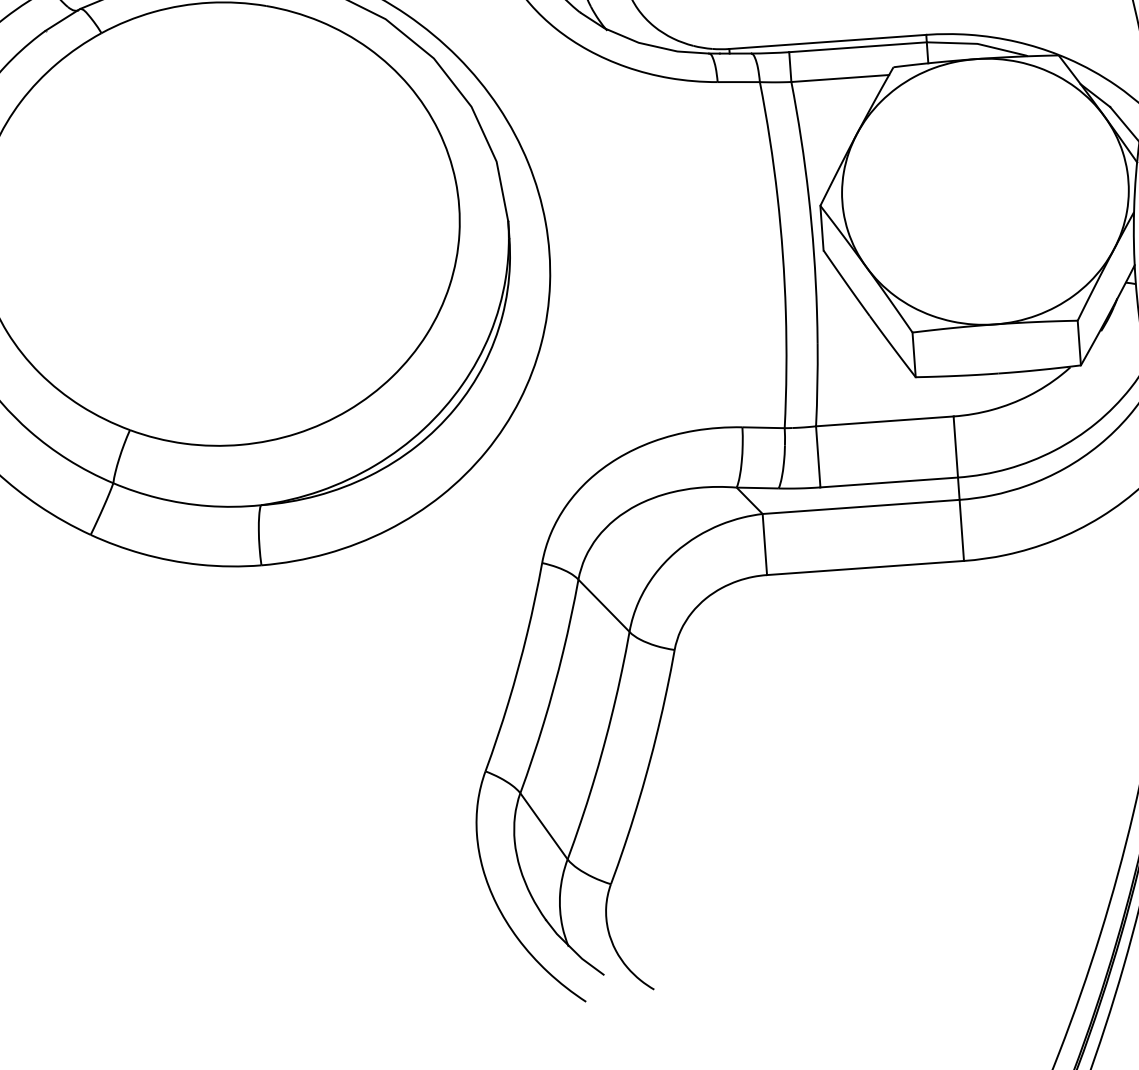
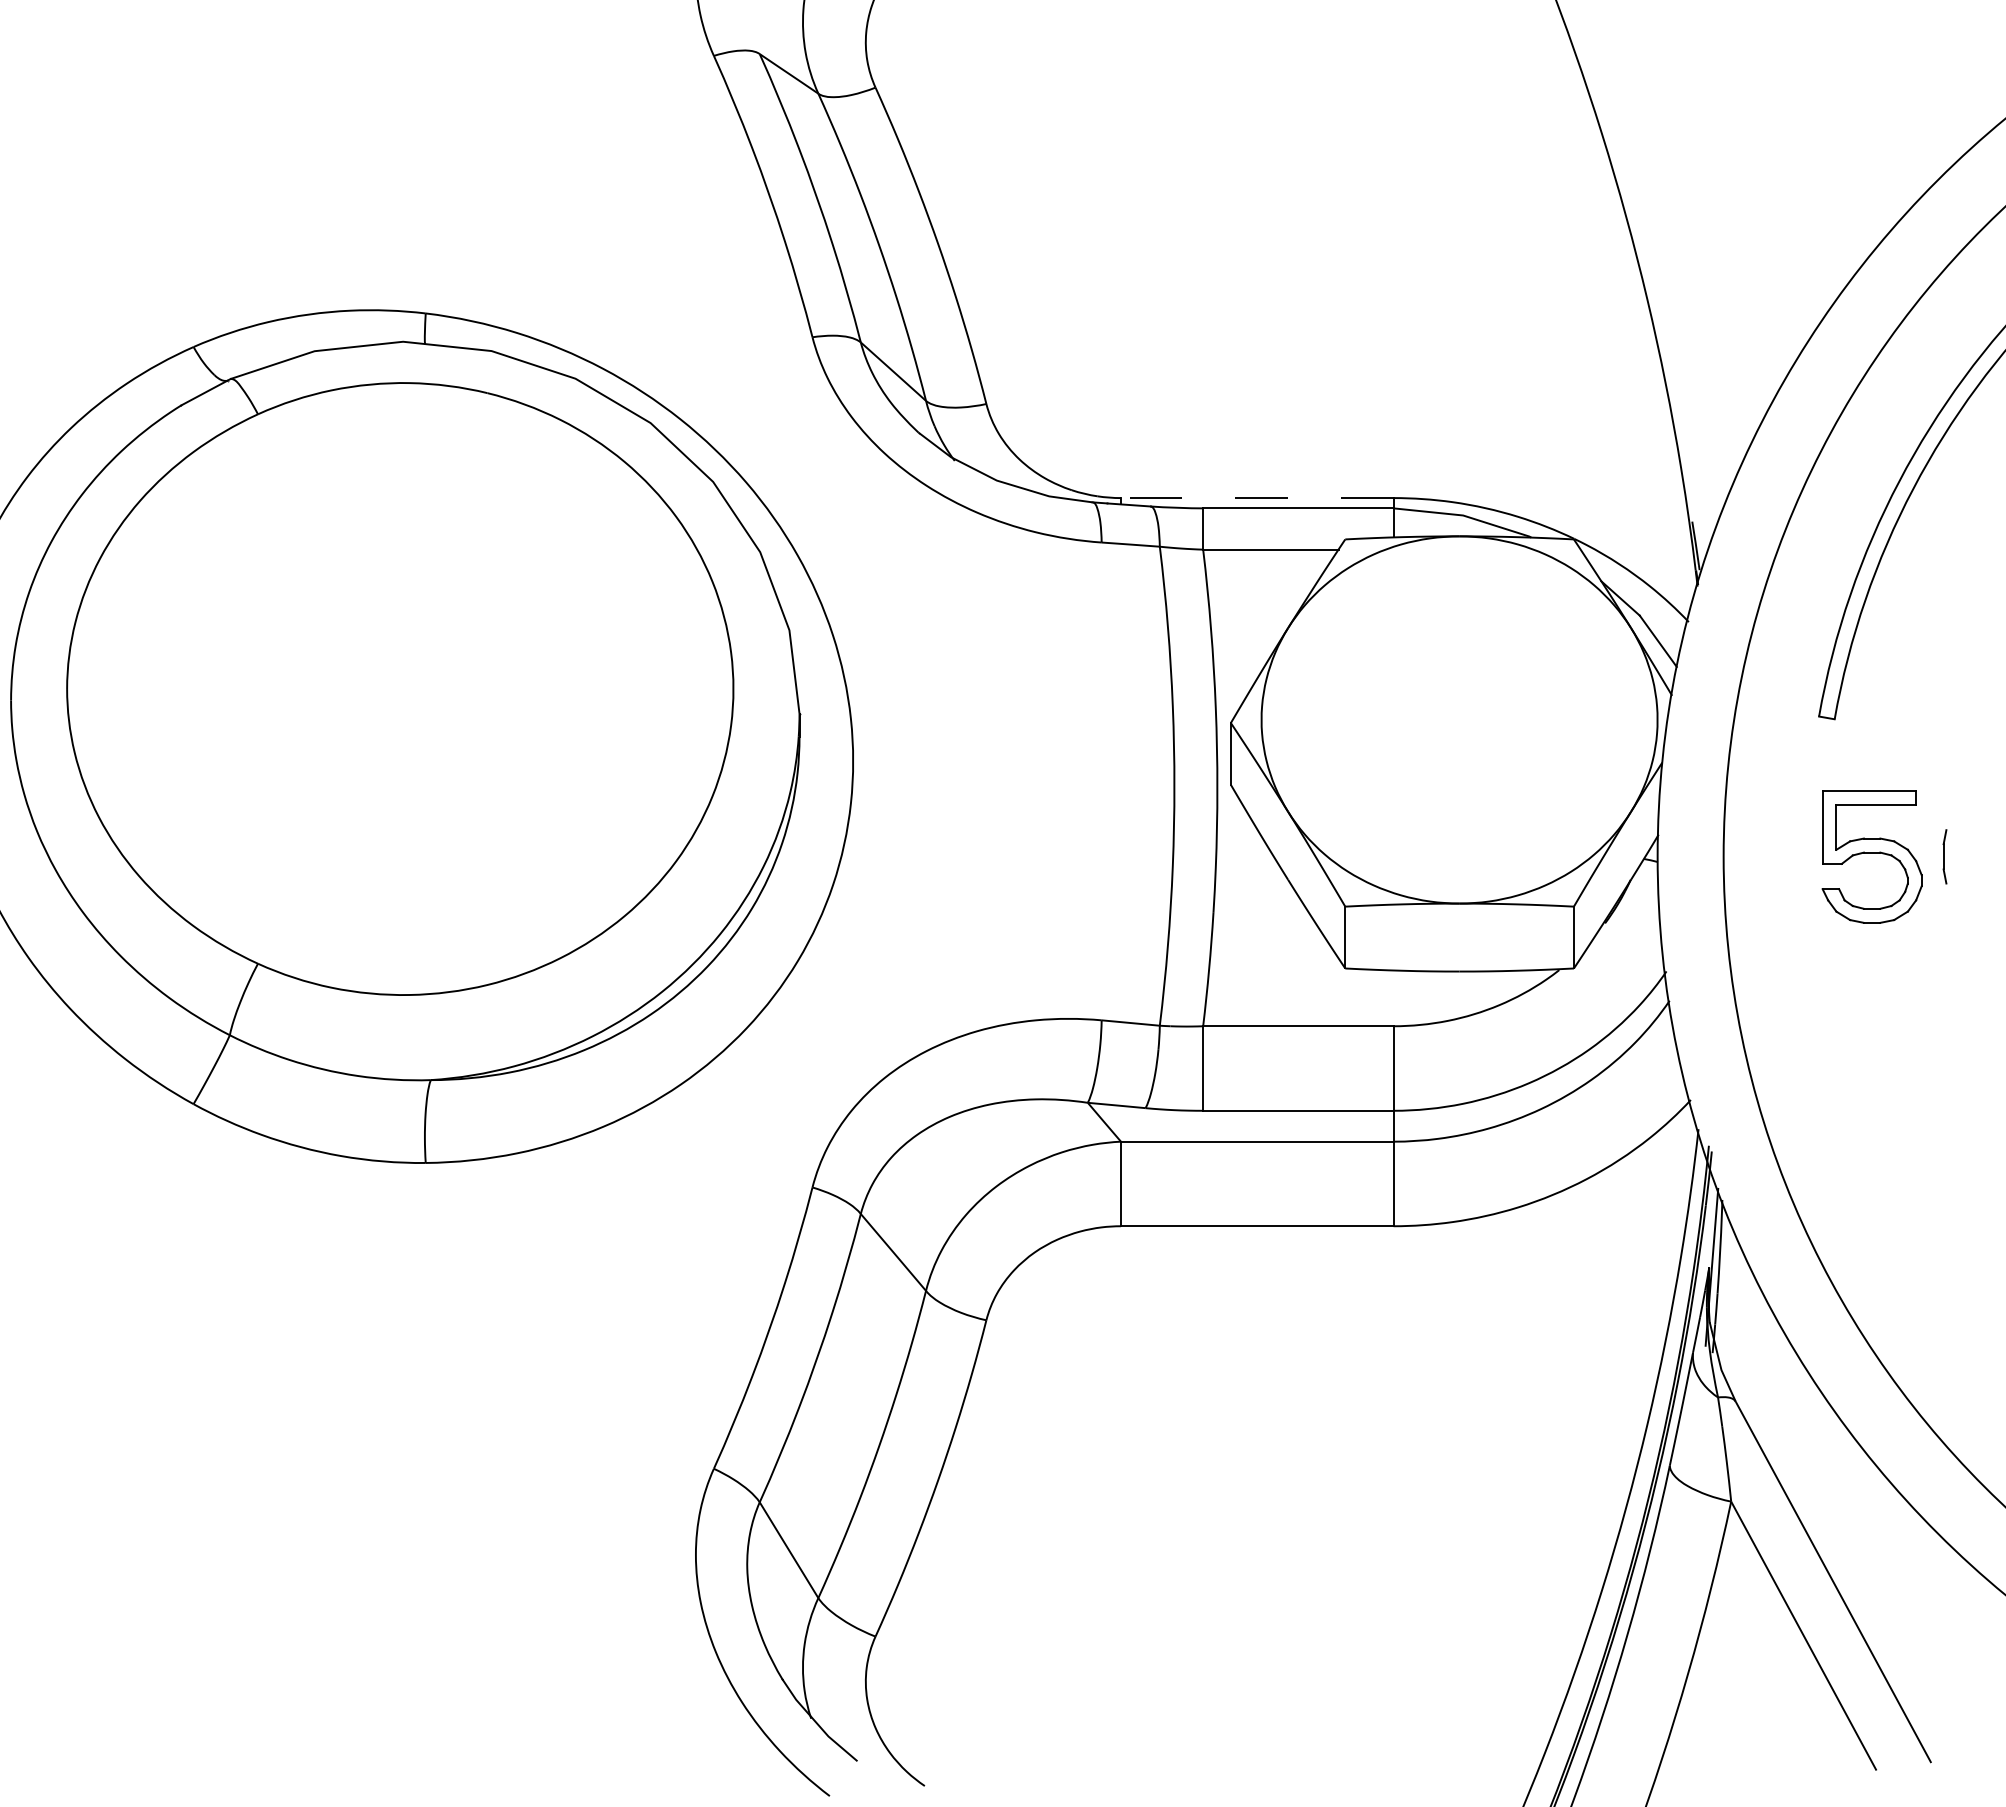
line: (827, 42) -> (1256, 498), solid -> dashed

